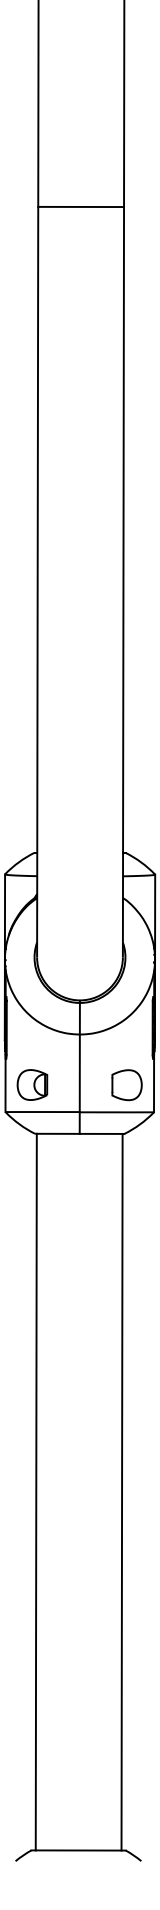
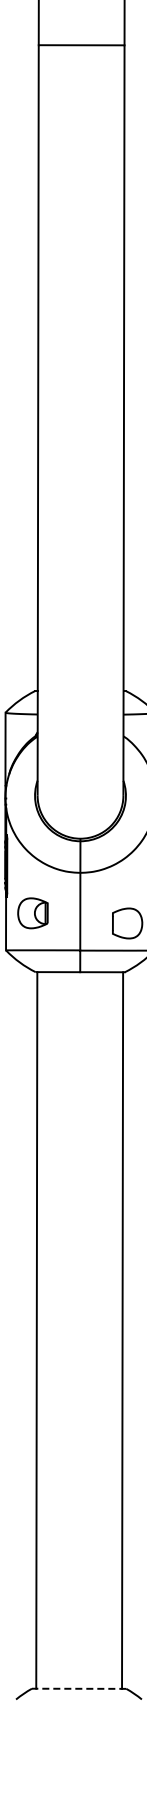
part: (32, 1084) -> (33, 912), moved
line: (78, 1850) -> (79, 1688), solid -> dashed

